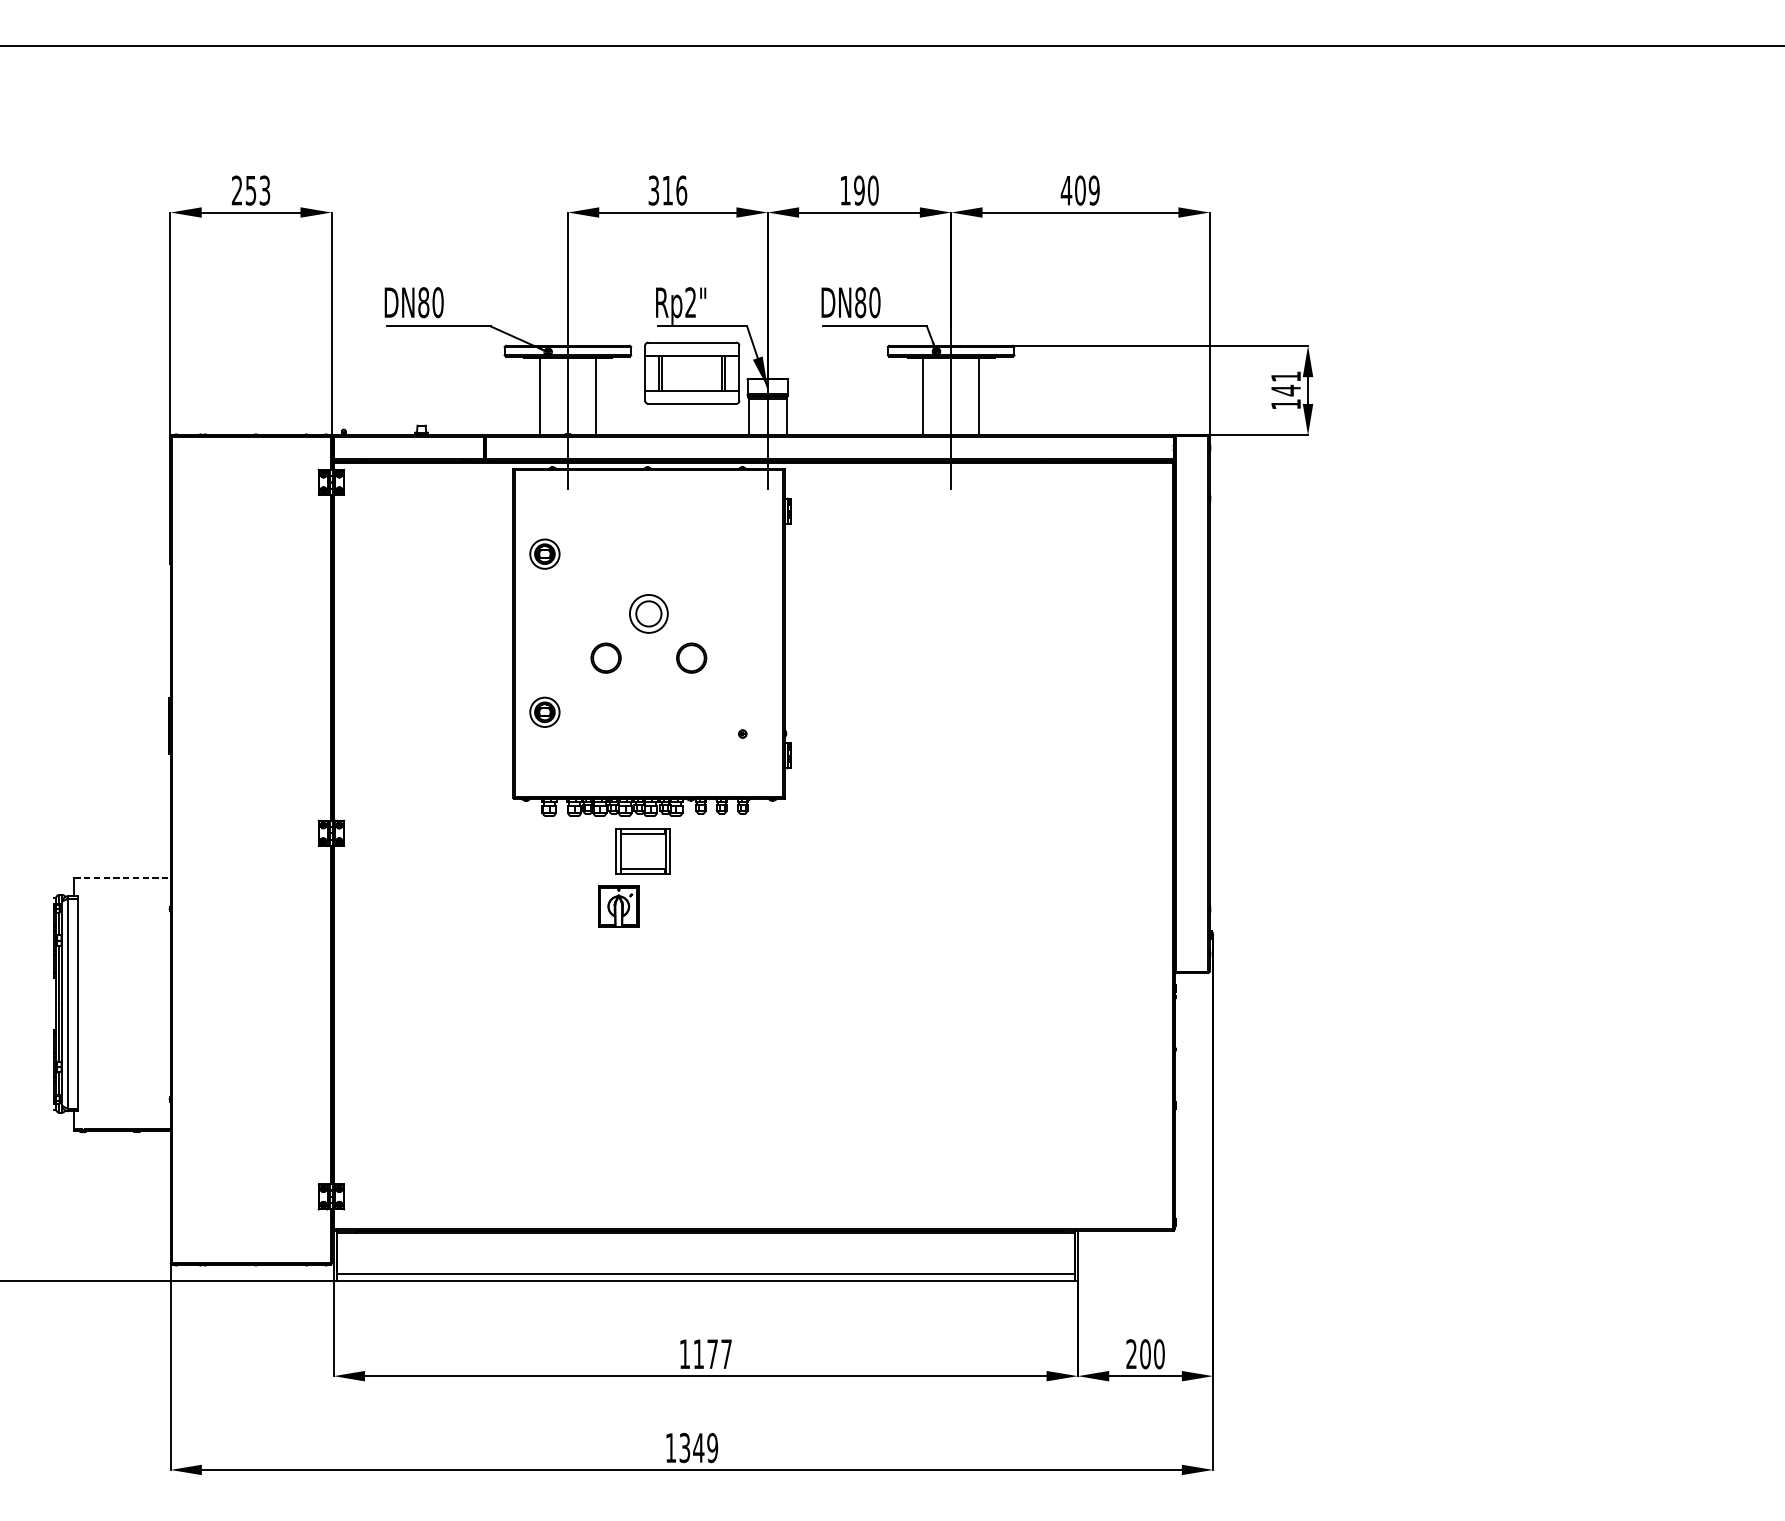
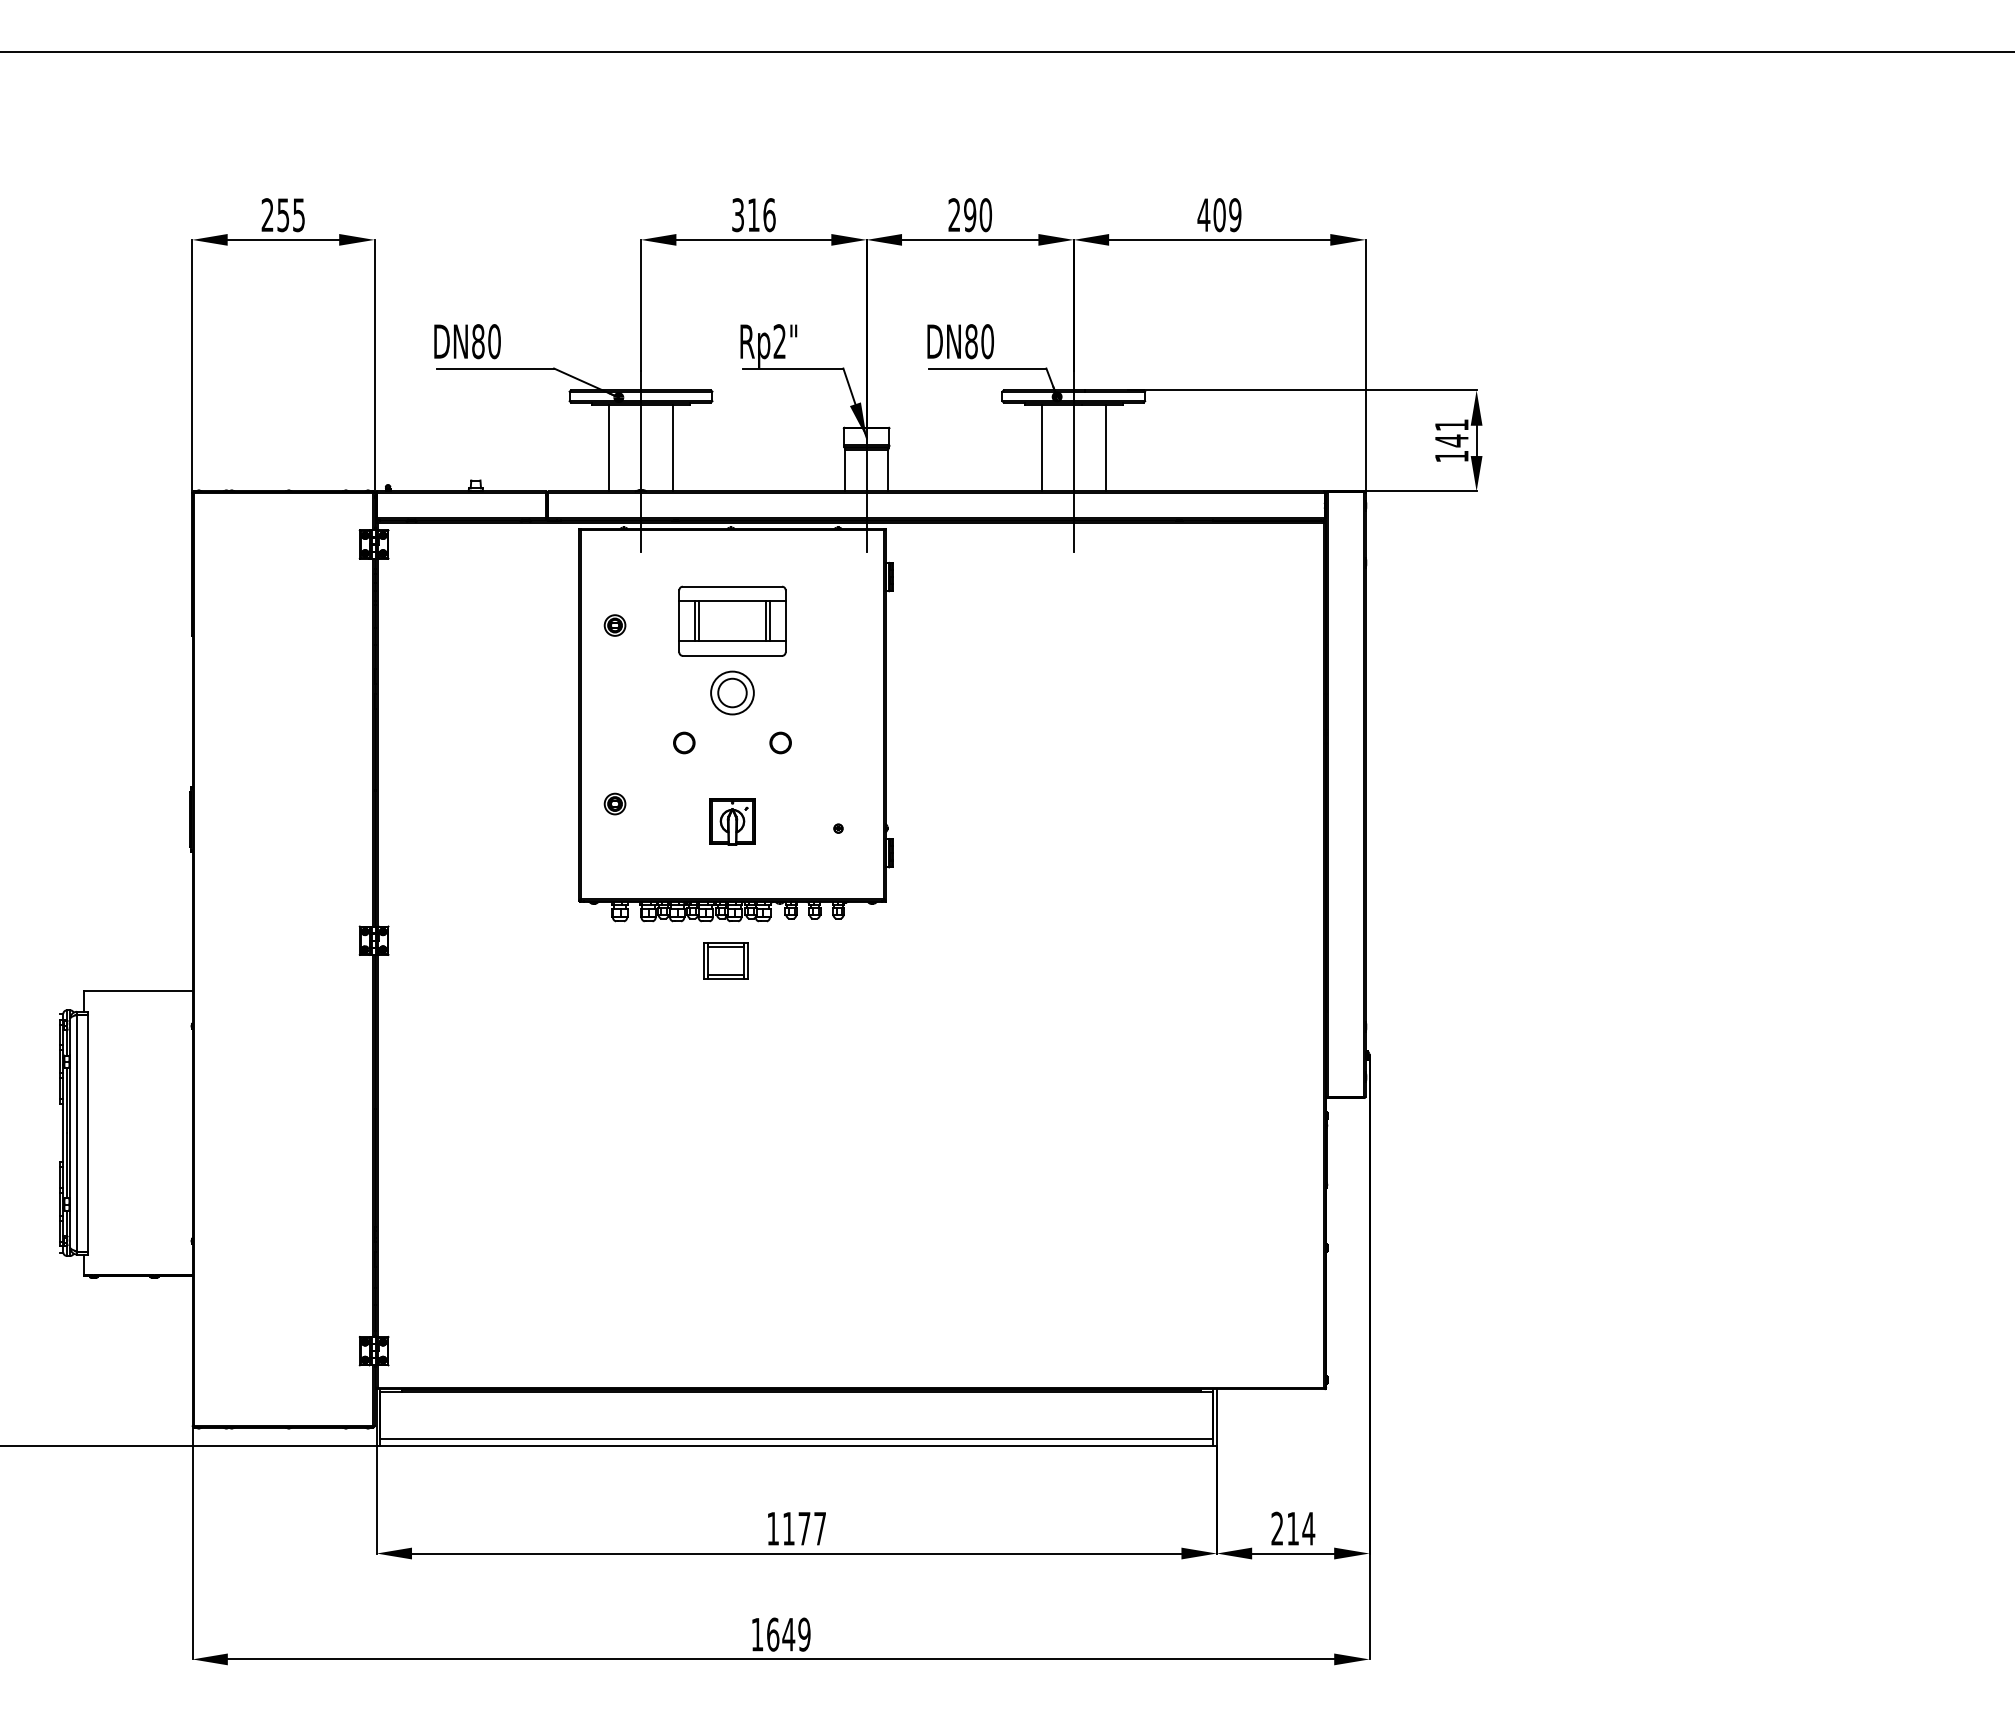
text: (264, 190) -> (298, 214), 253 -> 255
text: (845, 190) -> (954, 214), 190 -> 290
part: (692, 372) -> (732, 620), moved
part: (544, 554) -> (614, 625), size x0.62
part: (606, 657) -> (684, 742), size x0.62
part: (691, 657) -> (780, 742), size x0.62
part: (544, 711) -> (614, 803), size x0.62
part: (642, 850) -> (725, 960), size x0.71
line: (122, 878) -> (138, 991), dashed -> solid
part: (618, 906) -> (732, 821), moved
text: (1152, 1353) -> (1301, 1528), 200 -> 214
text: (685, 1447) -> (773, 1634), 1349 -> 1649

